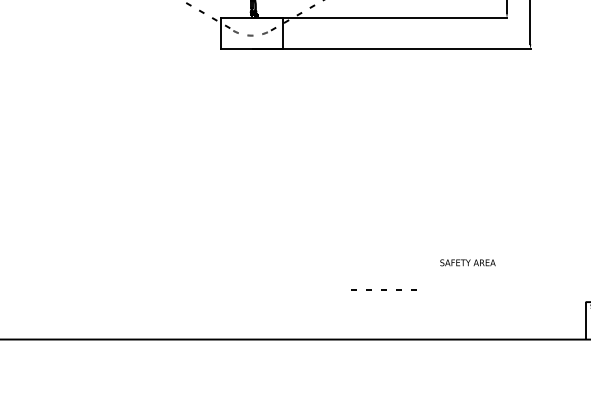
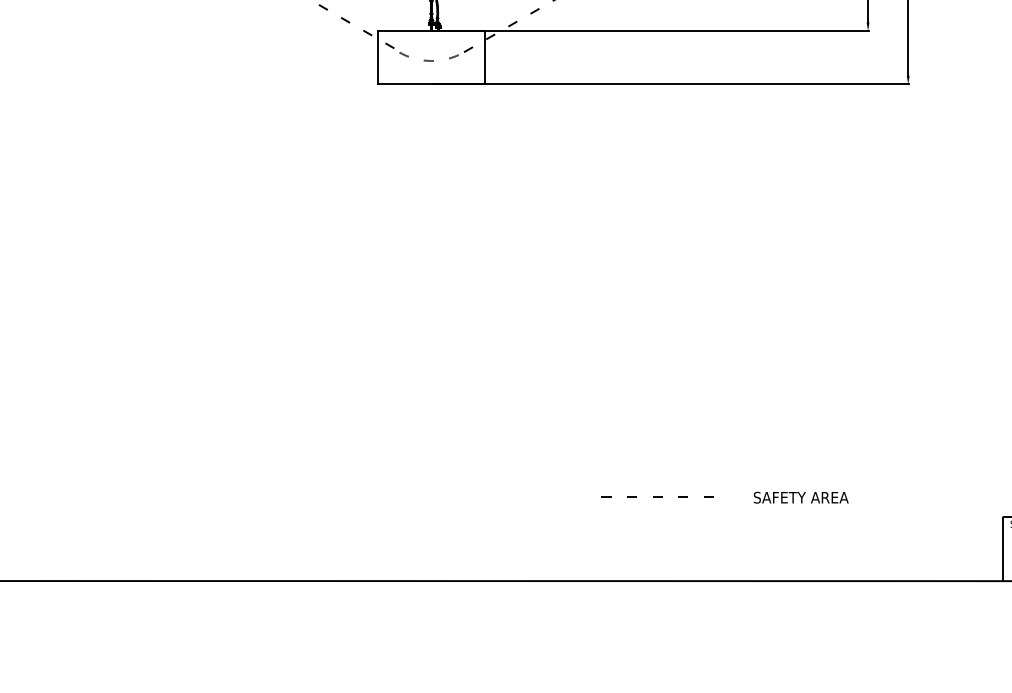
text: (467, 262) -> (800, 497), moved

